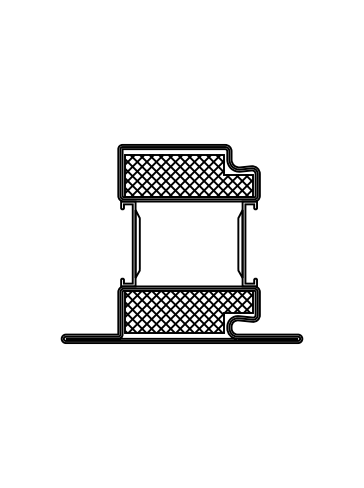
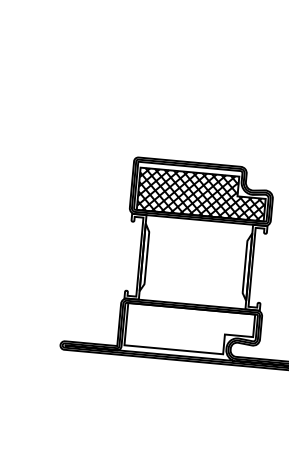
hatch: (188, 311) -> (189, 329), removed

